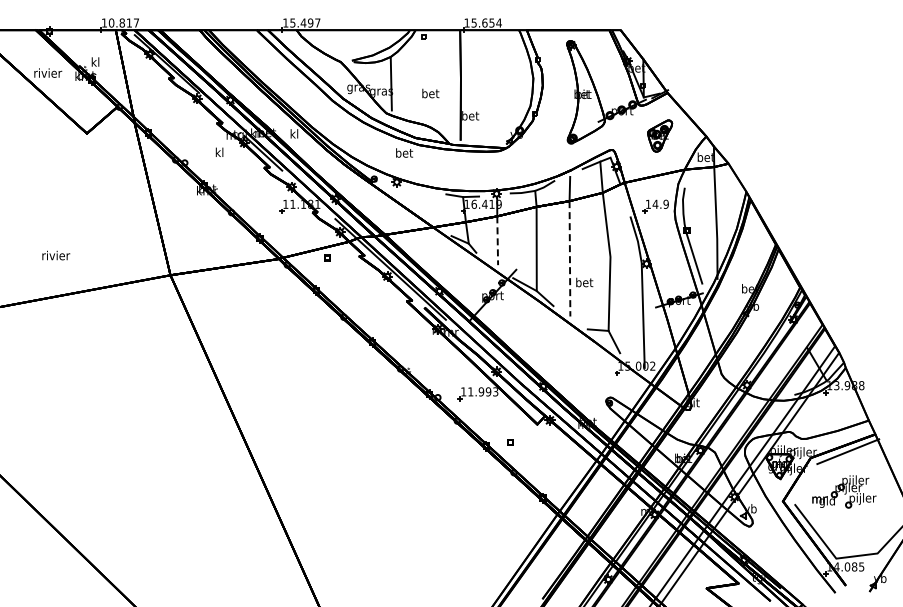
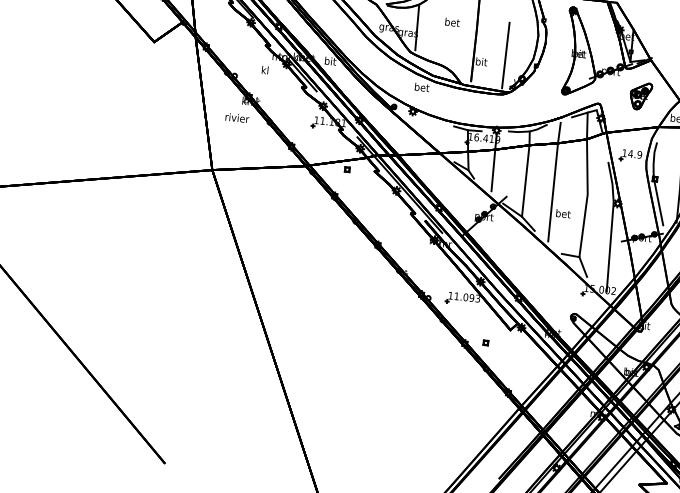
text: (430, 93) -> (452, 22), moved
line: (497, 104) -> (505, 54), added
text: (470, 115) -> (481, 61), bet -> bit
text: (294, 133) -> (330, 60), kl -> bit
line: (497, 241) -> (493, 171), dashed -> solid
text: (56, 255) -> (237, 118), moved
line: (569, 258) -> (552, 192), dashed -> solid
text: (481, 391) -> (465, 297), 11.993 -> 11.093

